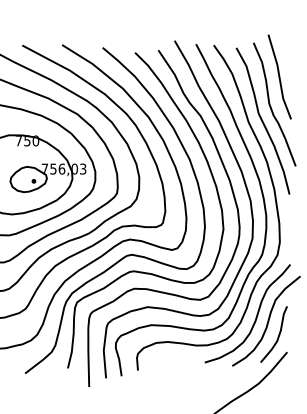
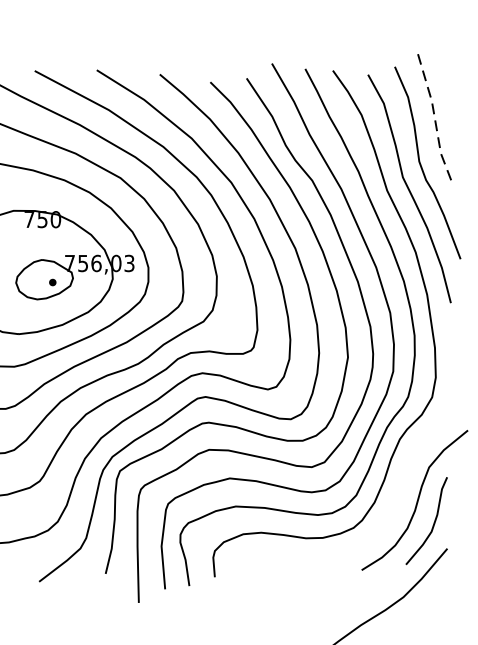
line: (279, 77) -> (435, 120), solid -> dashed
curve: (255, 317) -> (397, 494), removed

